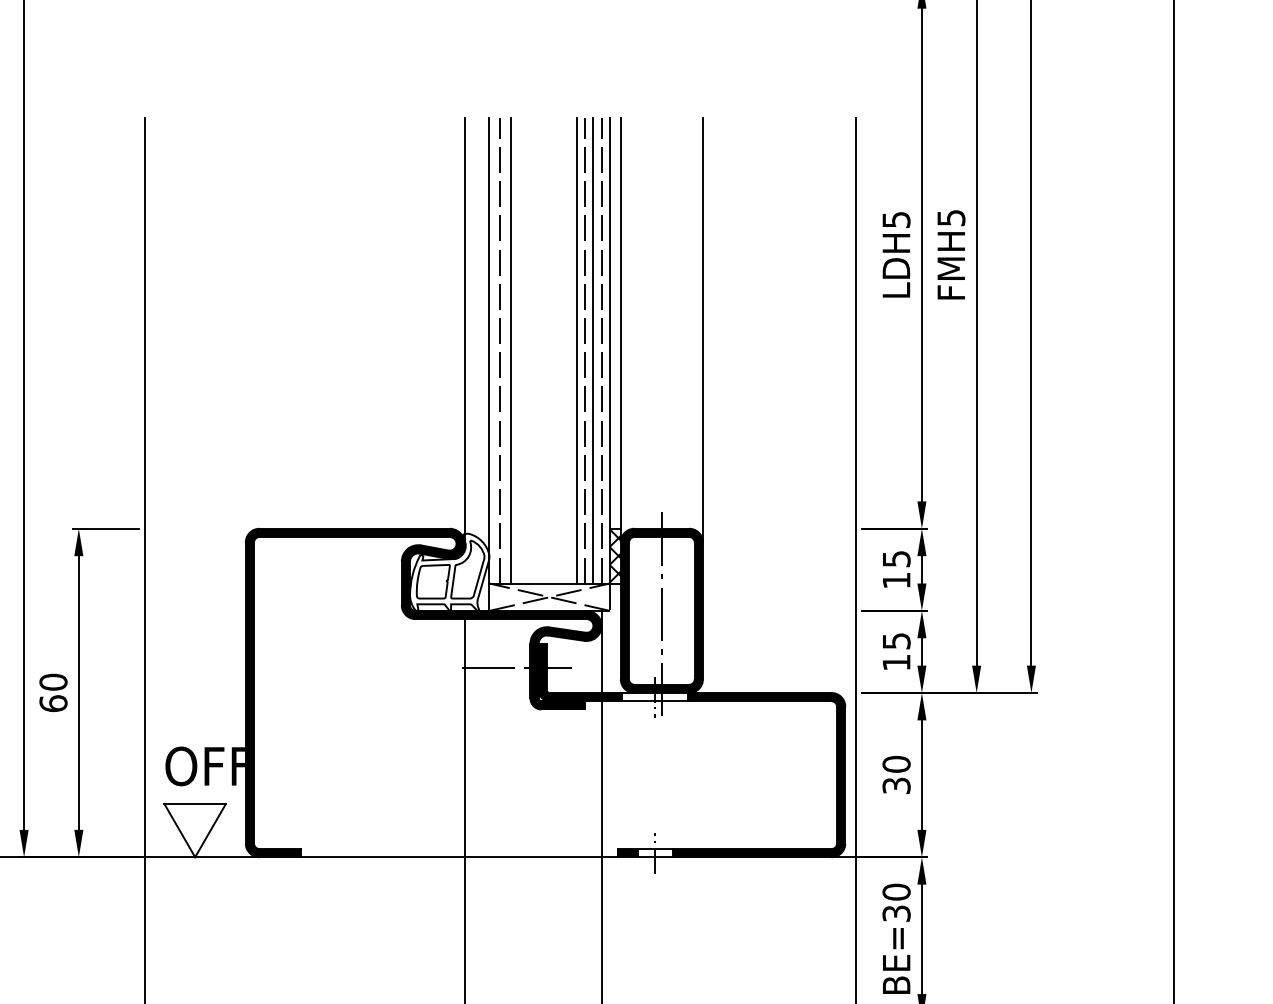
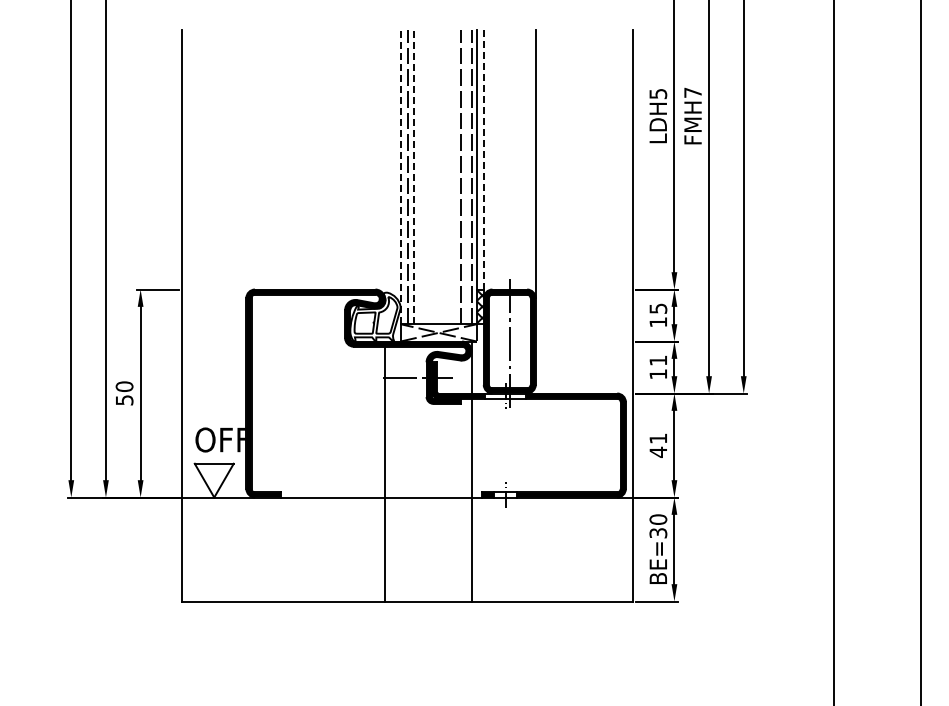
text: (950, 217) -> (692, 92), FMH5 -> FMH7
line: (620, 323) -> (483, 159), solid -> dashed
line: (464, 331) -> (384, 164), removed
line: (489, 350) -> (400, 176), solid -> dashed
line: (511, 350) -> (414, 176), solid -> dashed
line: (577, 350) -> (456, 176), removed
line: (593, 350) -> (466, 176), removed
text: (896, 640) -> (658, 360), 15 -> 11
text: (53, 702) -> (124, 399), 60 -> 50
text: (896, 775) -> (658, 445), 30 -> 41

